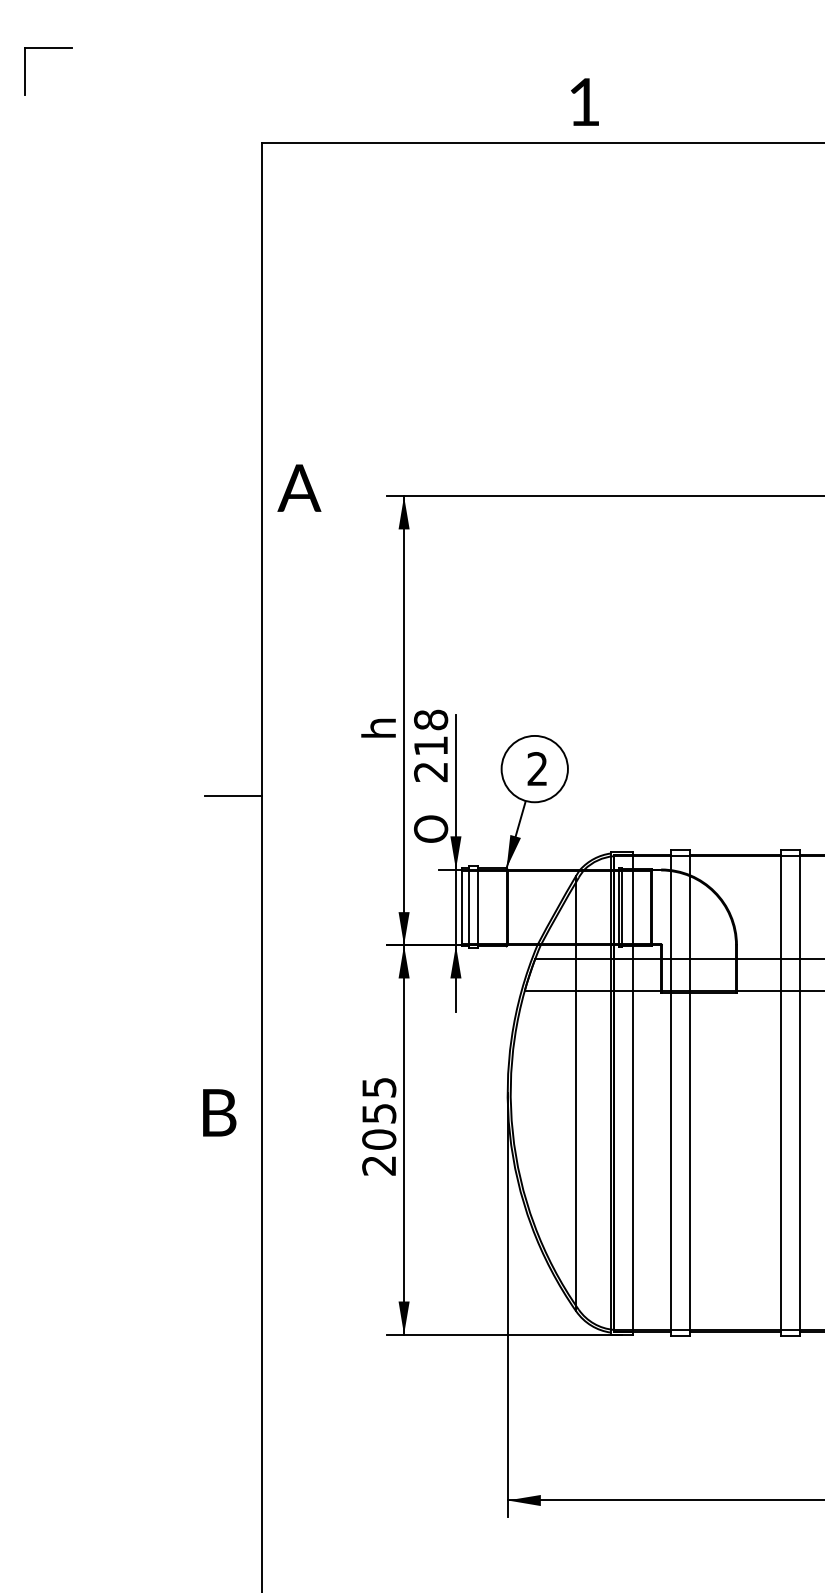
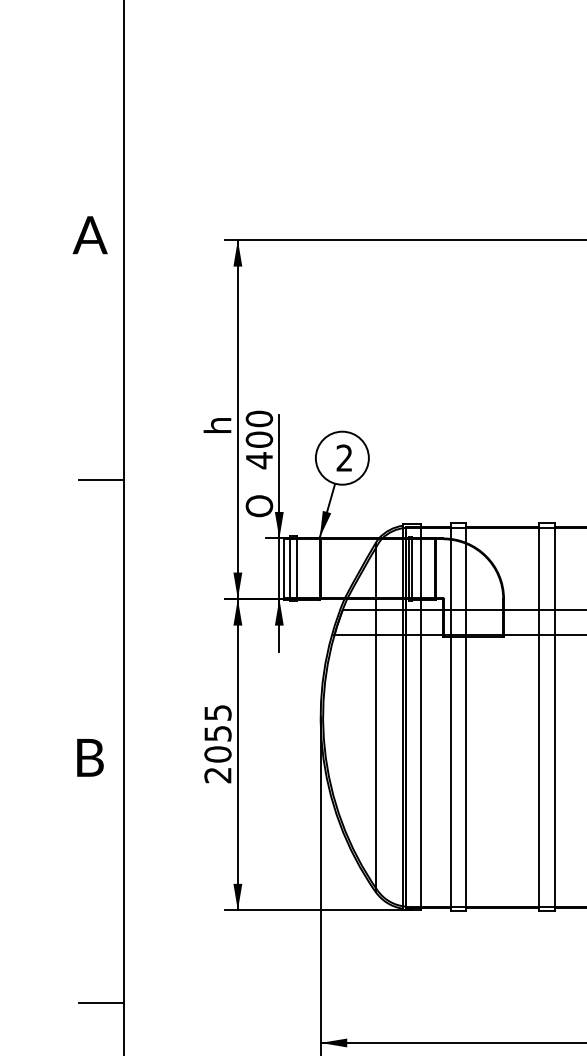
text: (299, 487) -> (90, 234), moved
text: (431, 746) -> (259, 440), 218 -> 400
text: (219, 1112) -> (90, 757), moved
line: (232, 1449) -> (100, 1002), added

